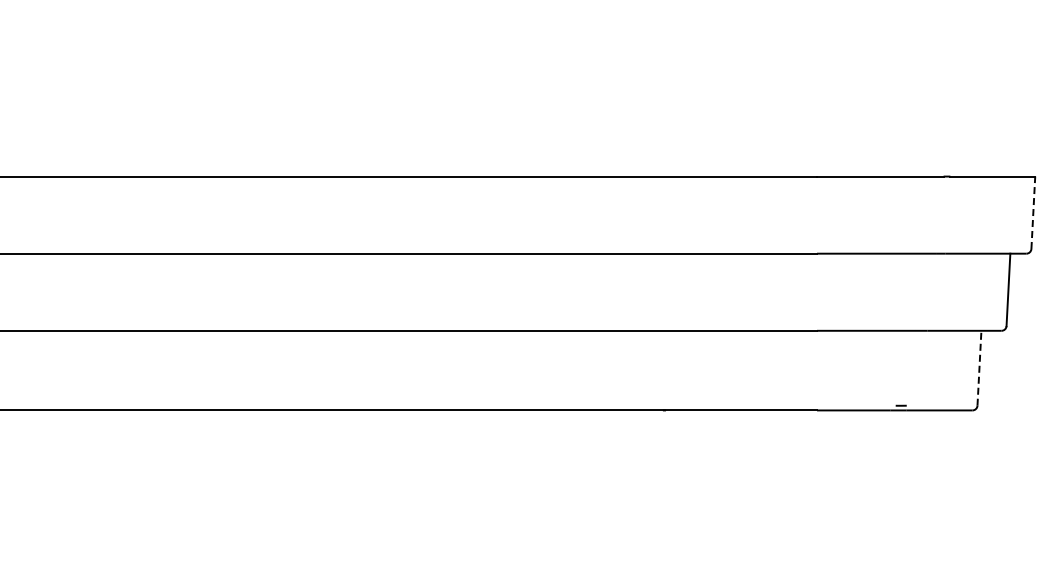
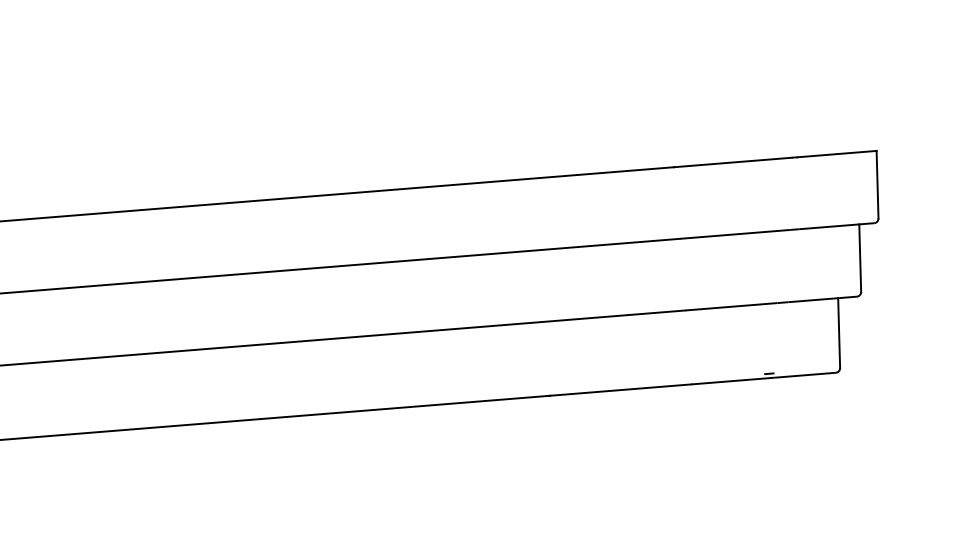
line: (1033, 212) -> (877, 184), dashed -> solid
line: (979, 368) -> (839, 333), dashed -> solid

